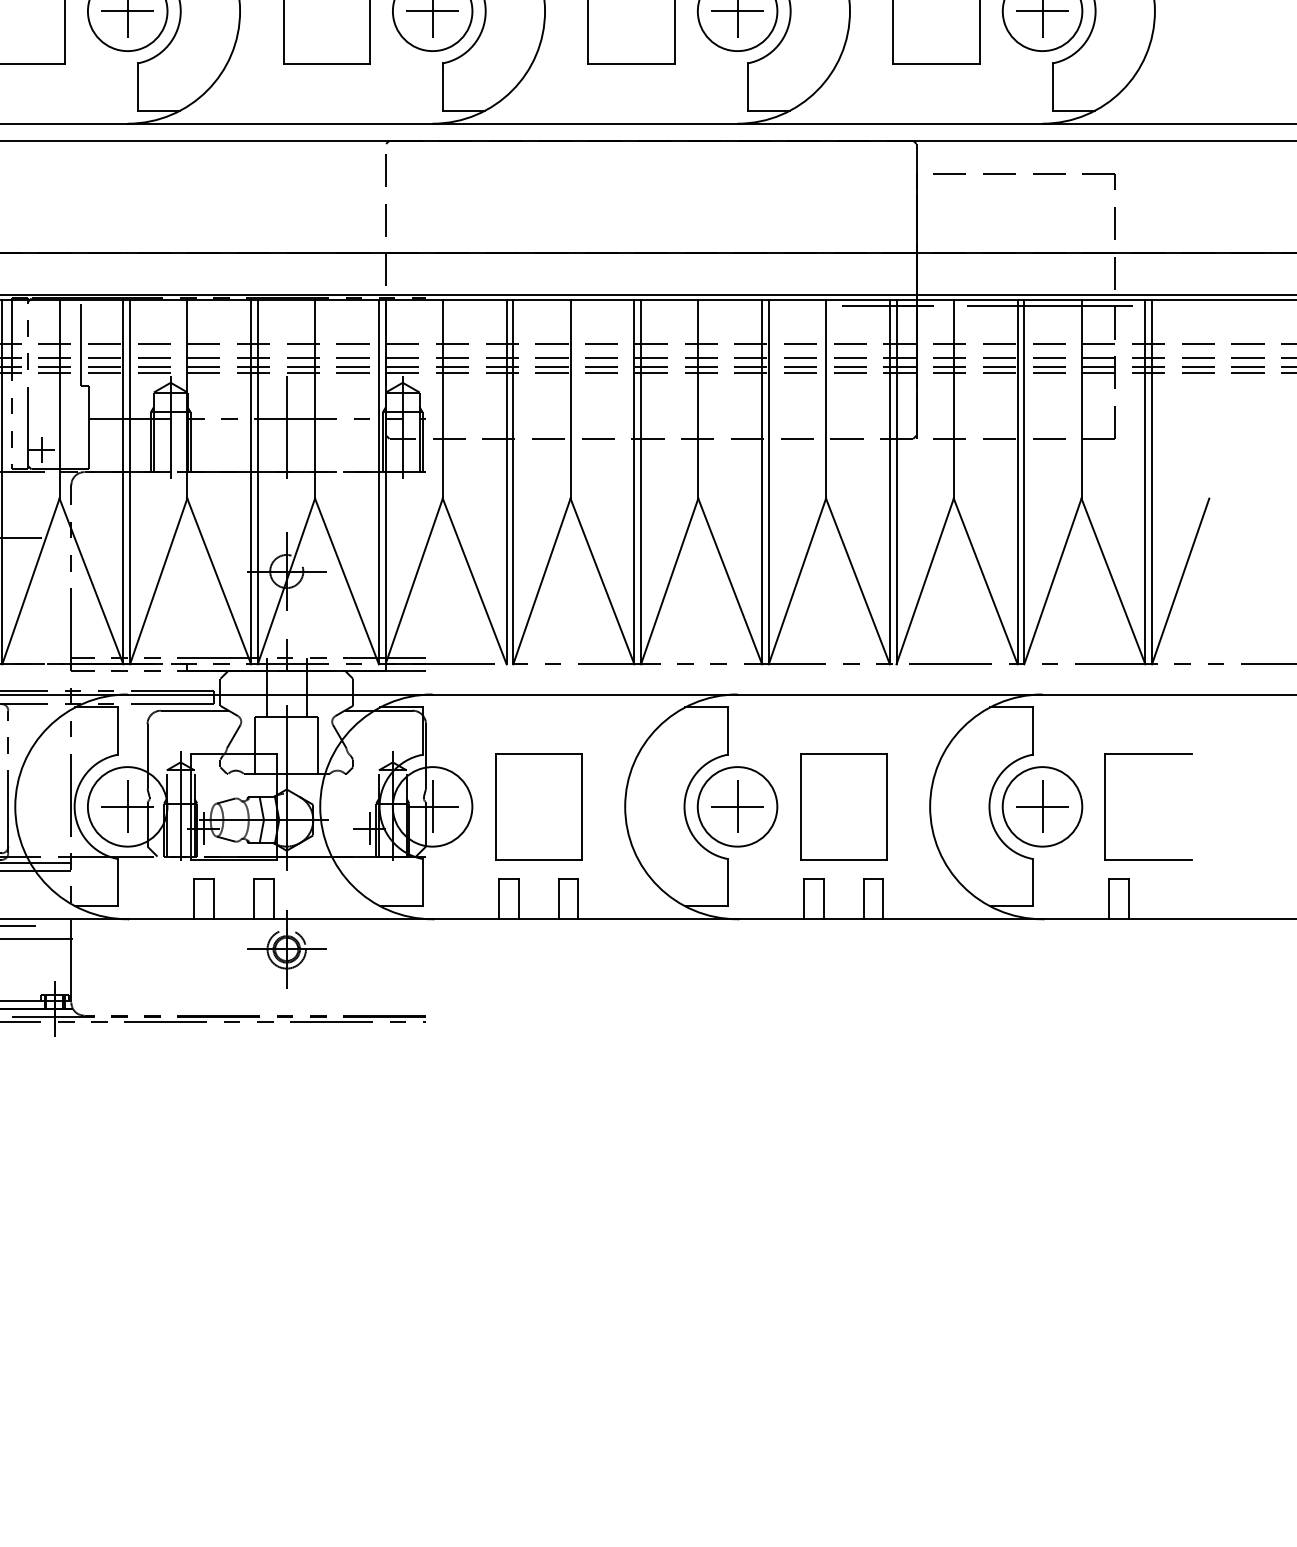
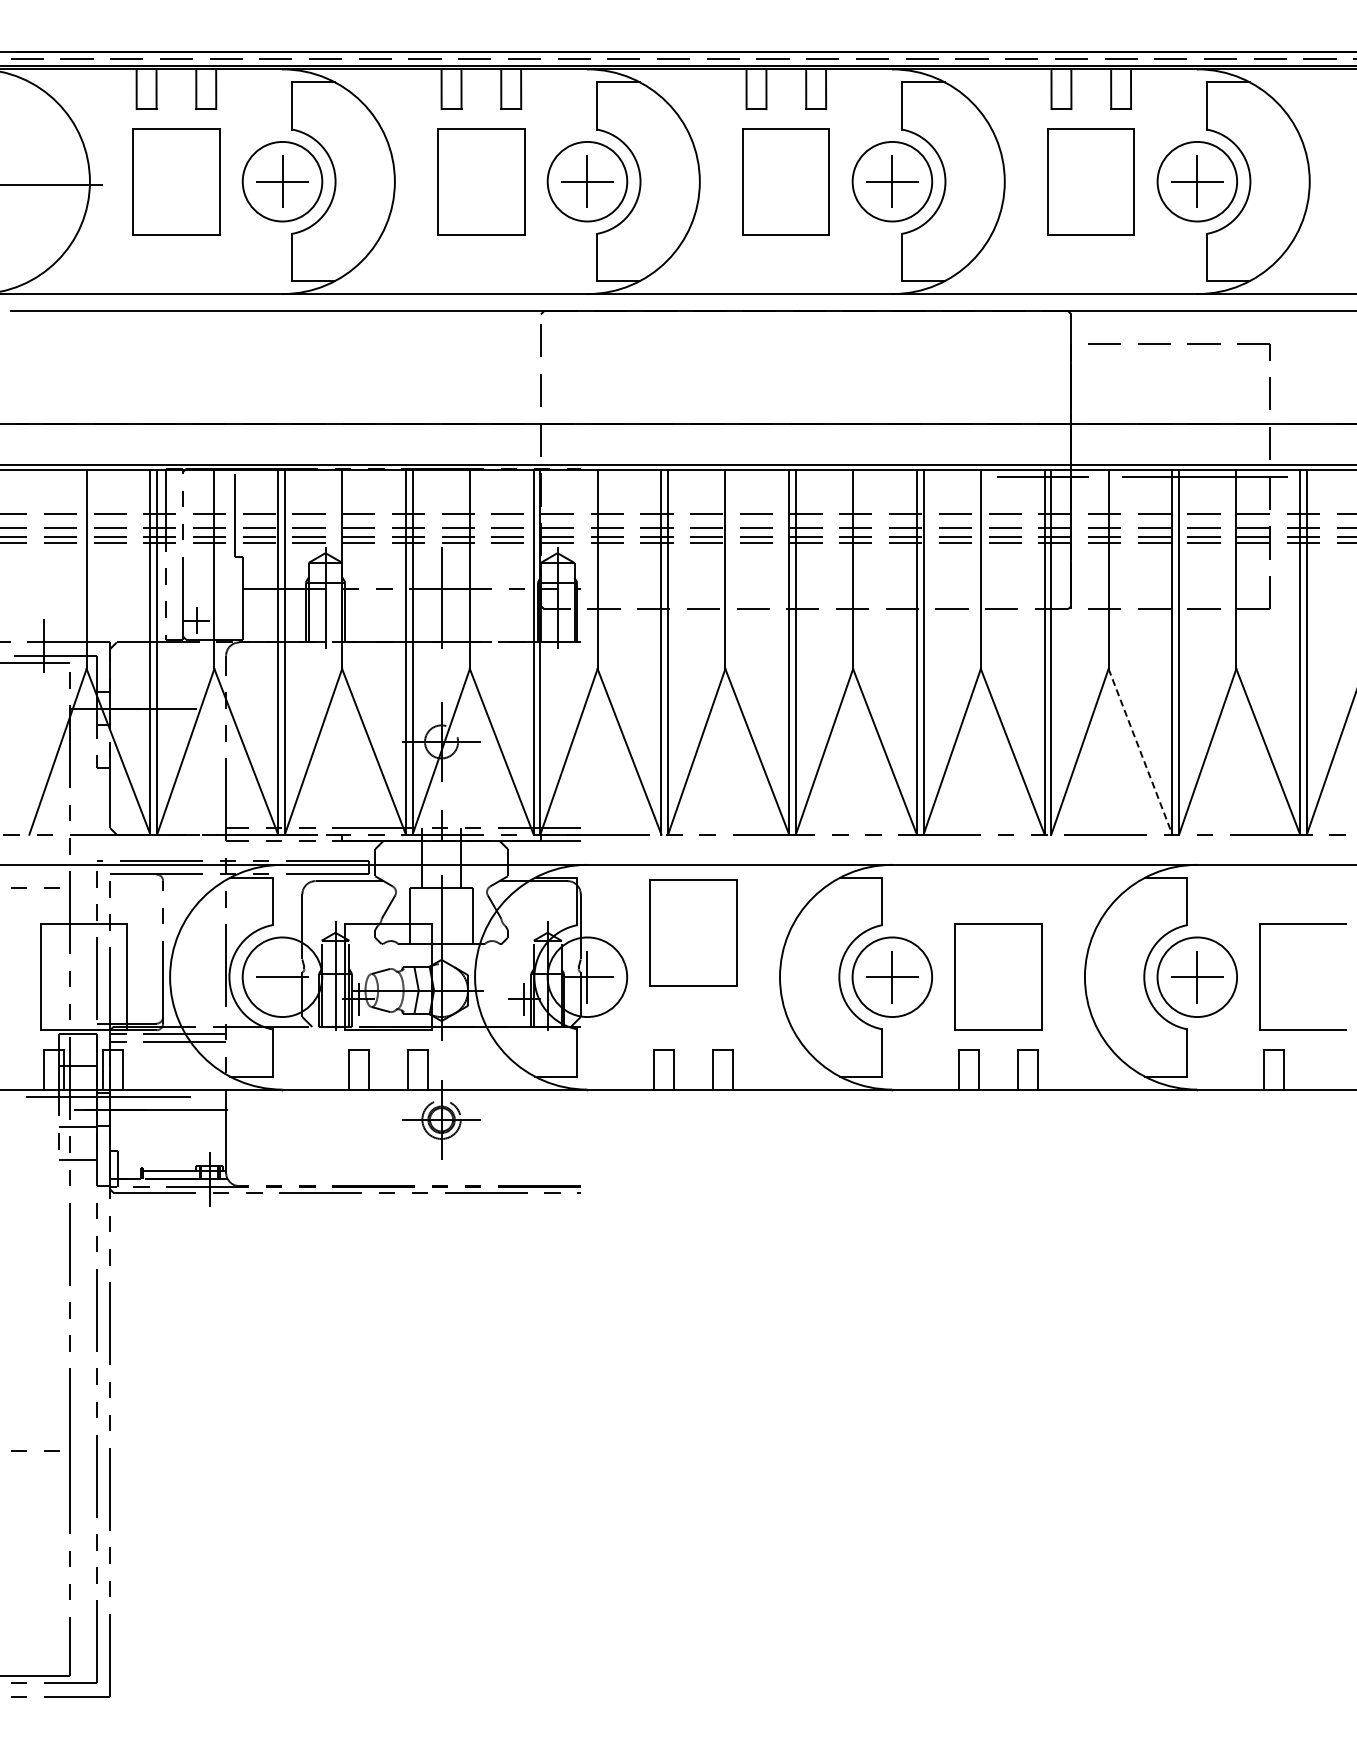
line: (985, 581) -> (1140, 751), solid -> dashed
line: (127, 806) -> (282, 976), removed
part: (538, 806) -> (693, 932), moved

